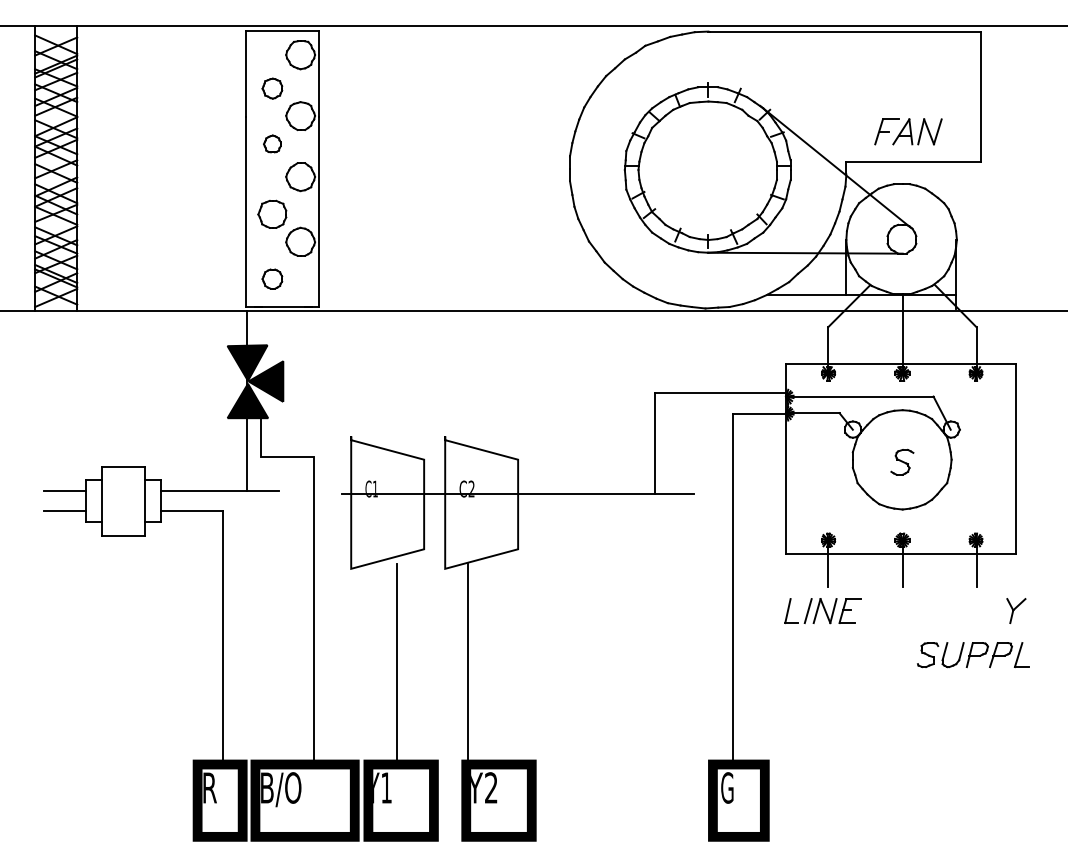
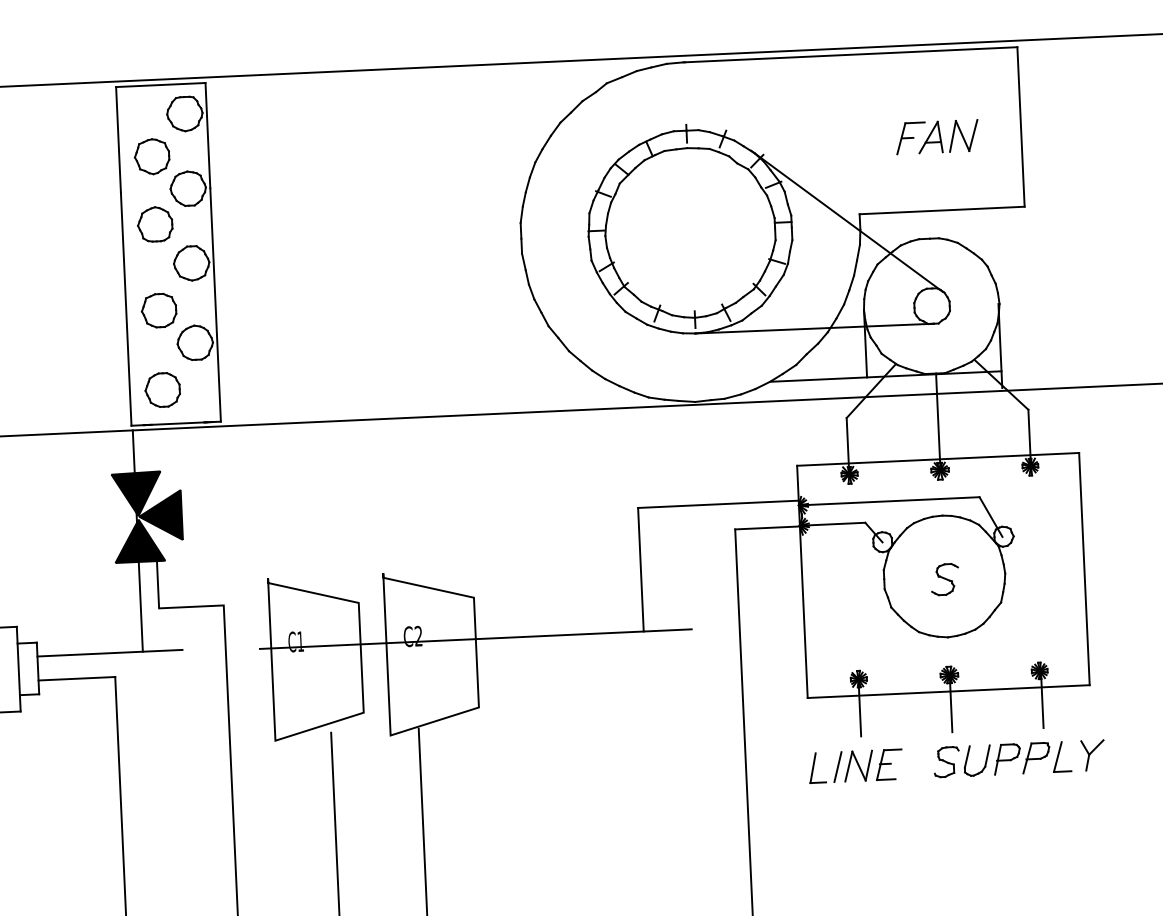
part: (272, 88) -> (152, 156), size x1.43
part: (908, 131) -> (937, 136), moved
part: (272, 143) -> (155, 223), size x1.67
part: (272, 278) -> (162, 389), size x1.43
part: (973, 655) -> (1002, 760), moved

